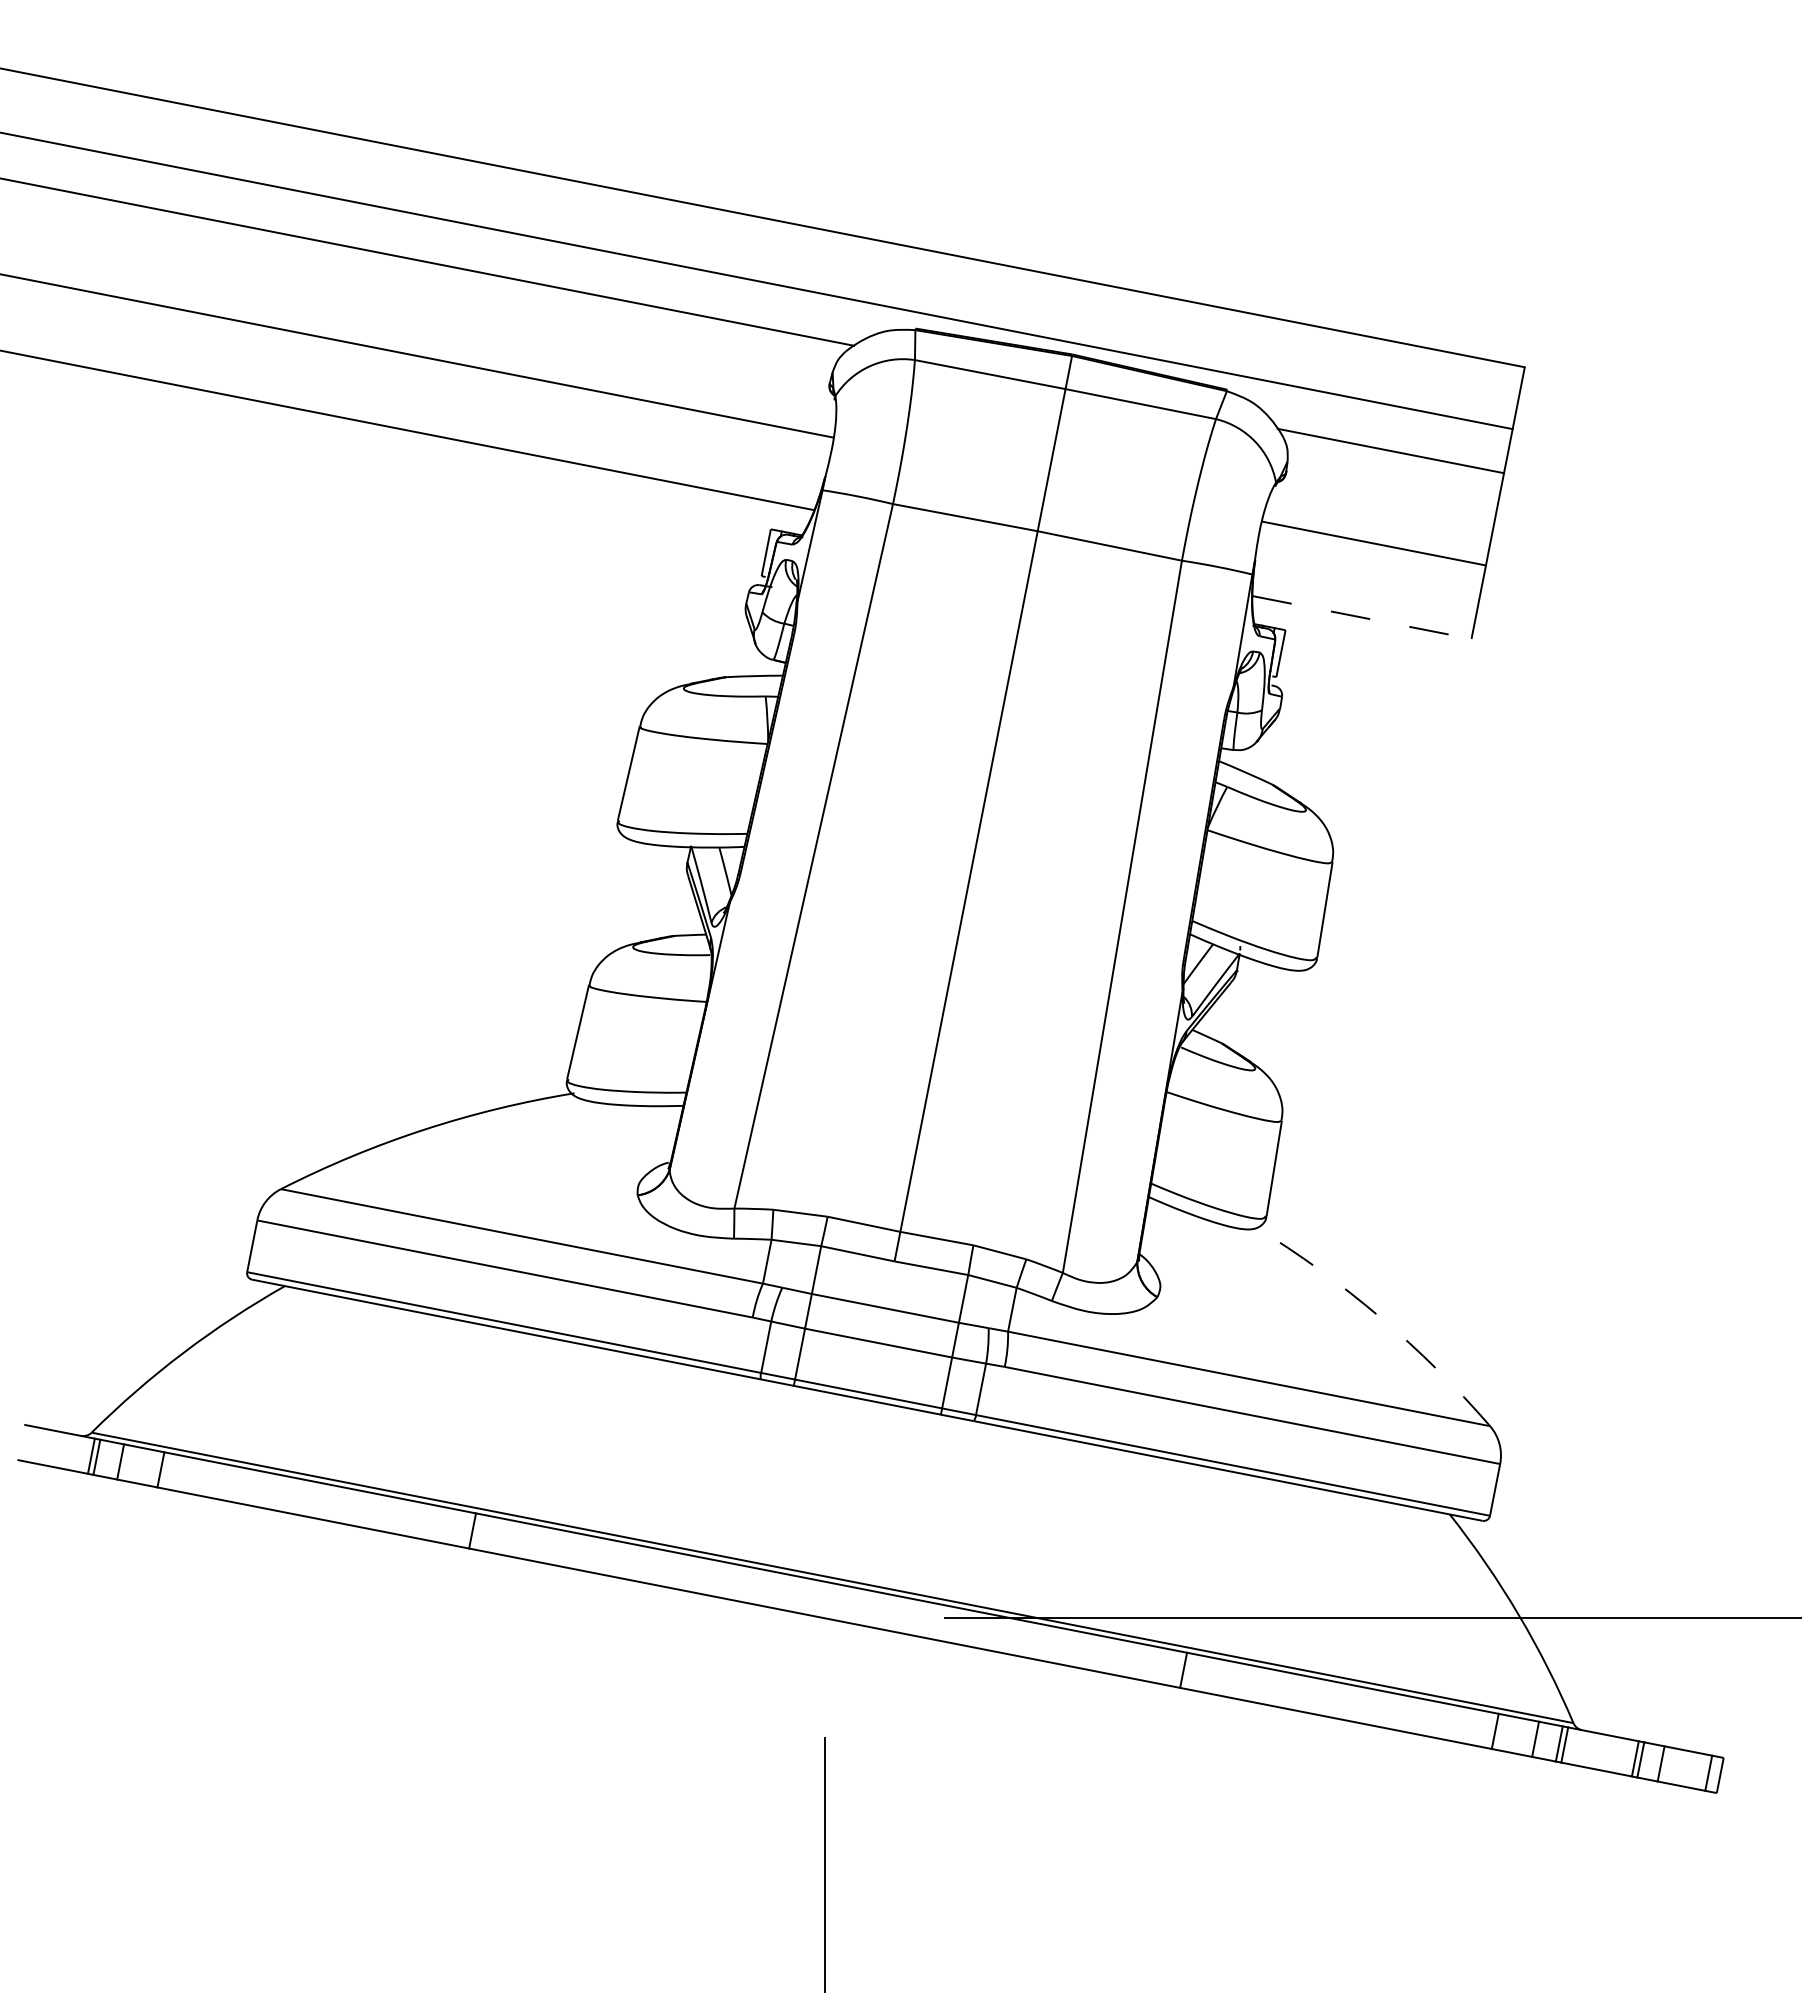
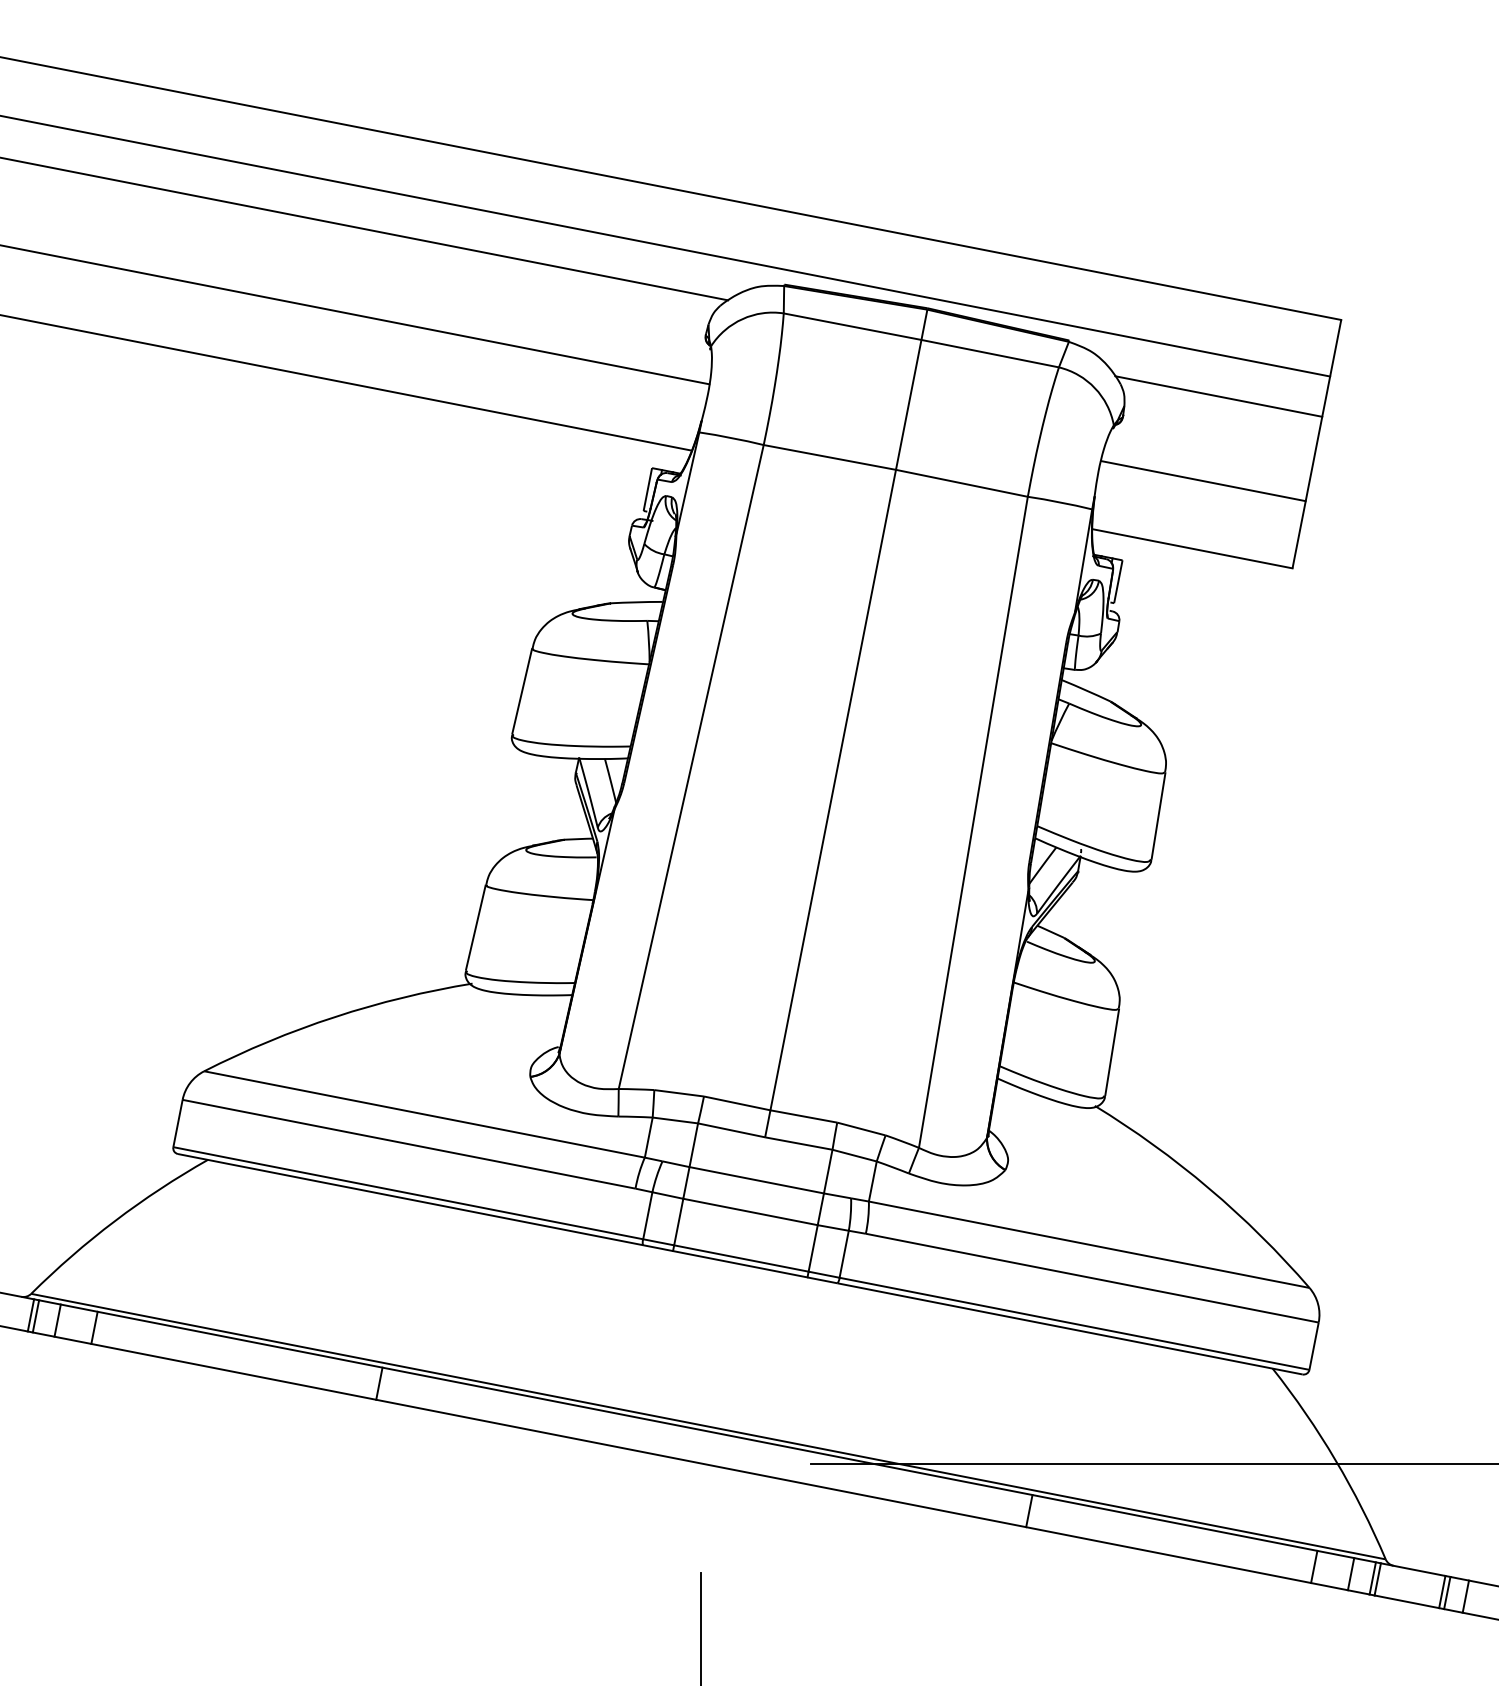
line: (1362, 617) -> (1192, 548), dashed -> solid
arc: (1380, 1317) -> (1209, 1188), dashed -> solid

